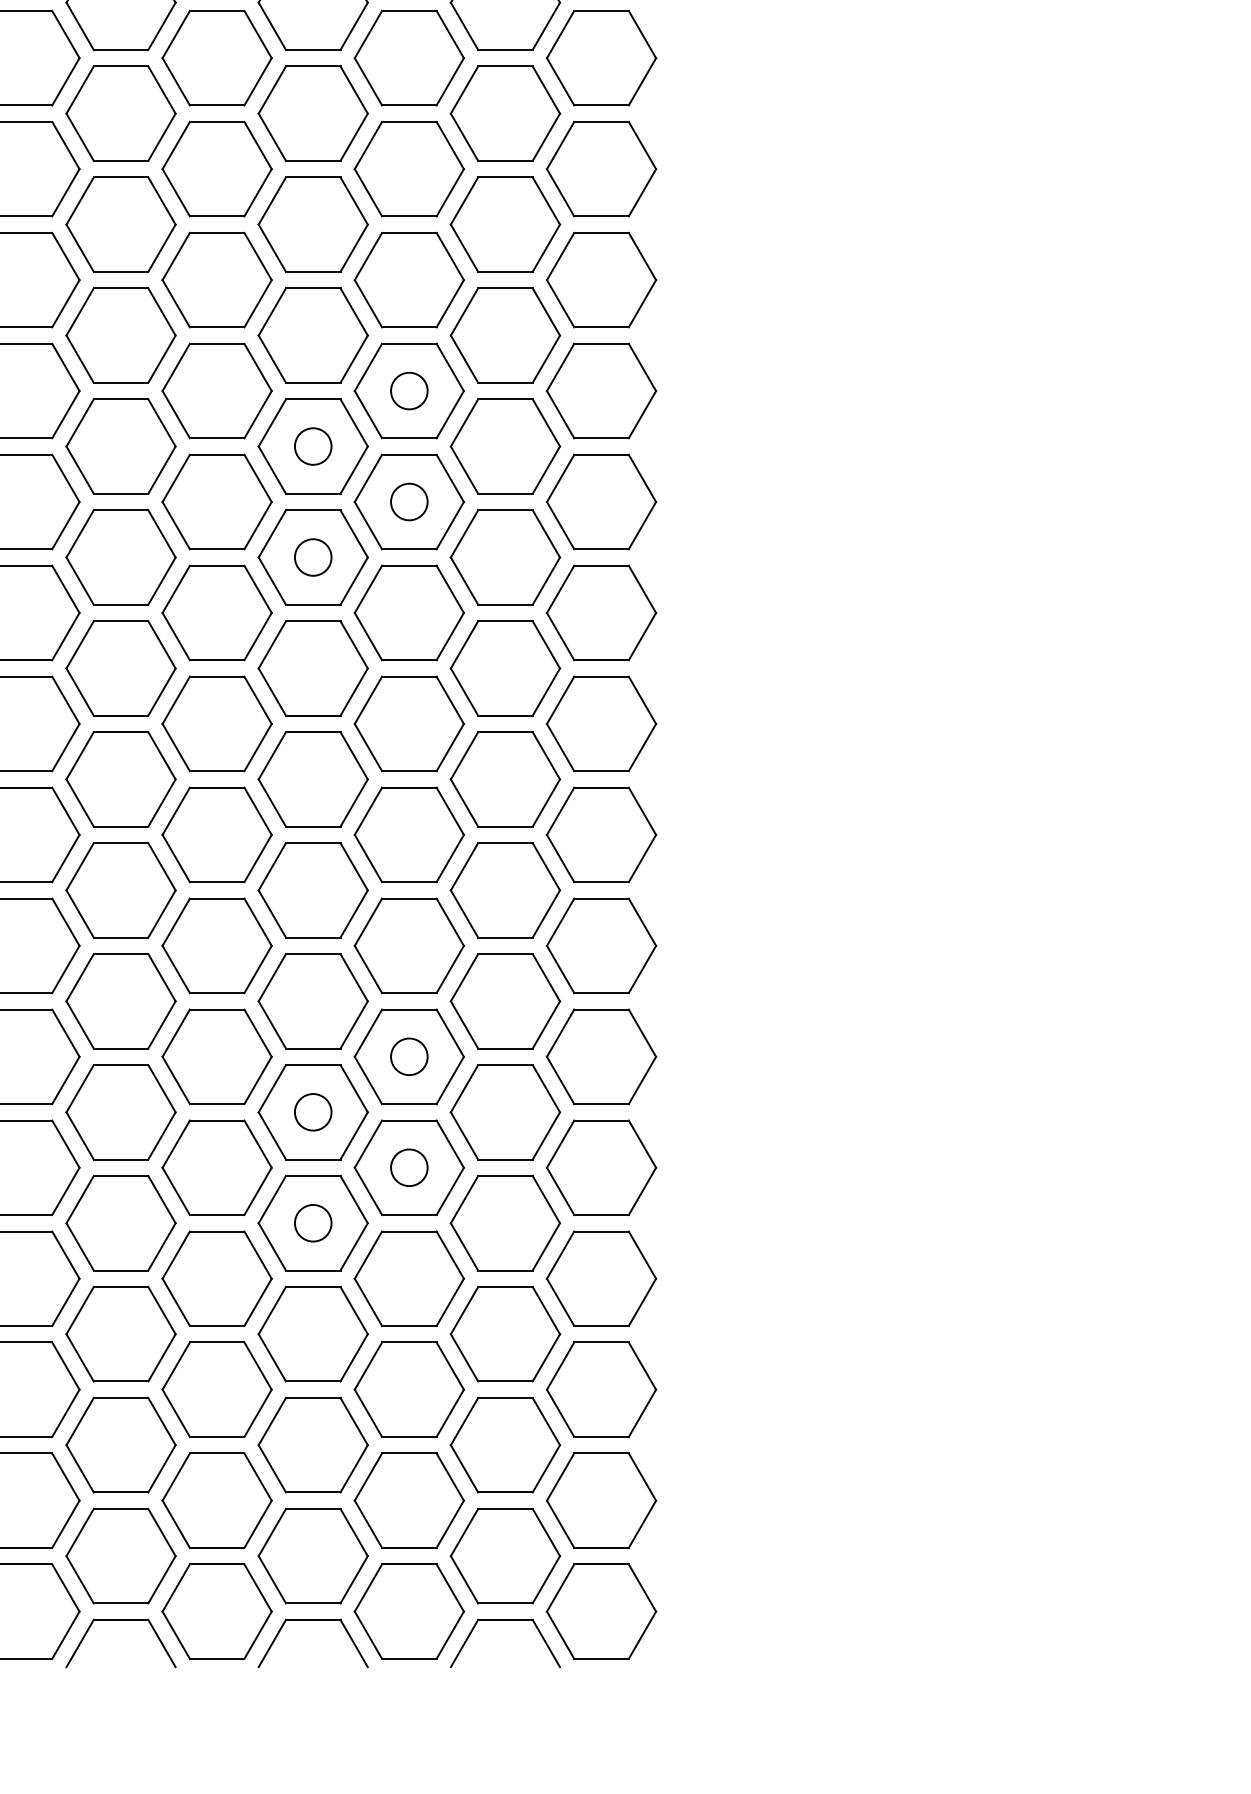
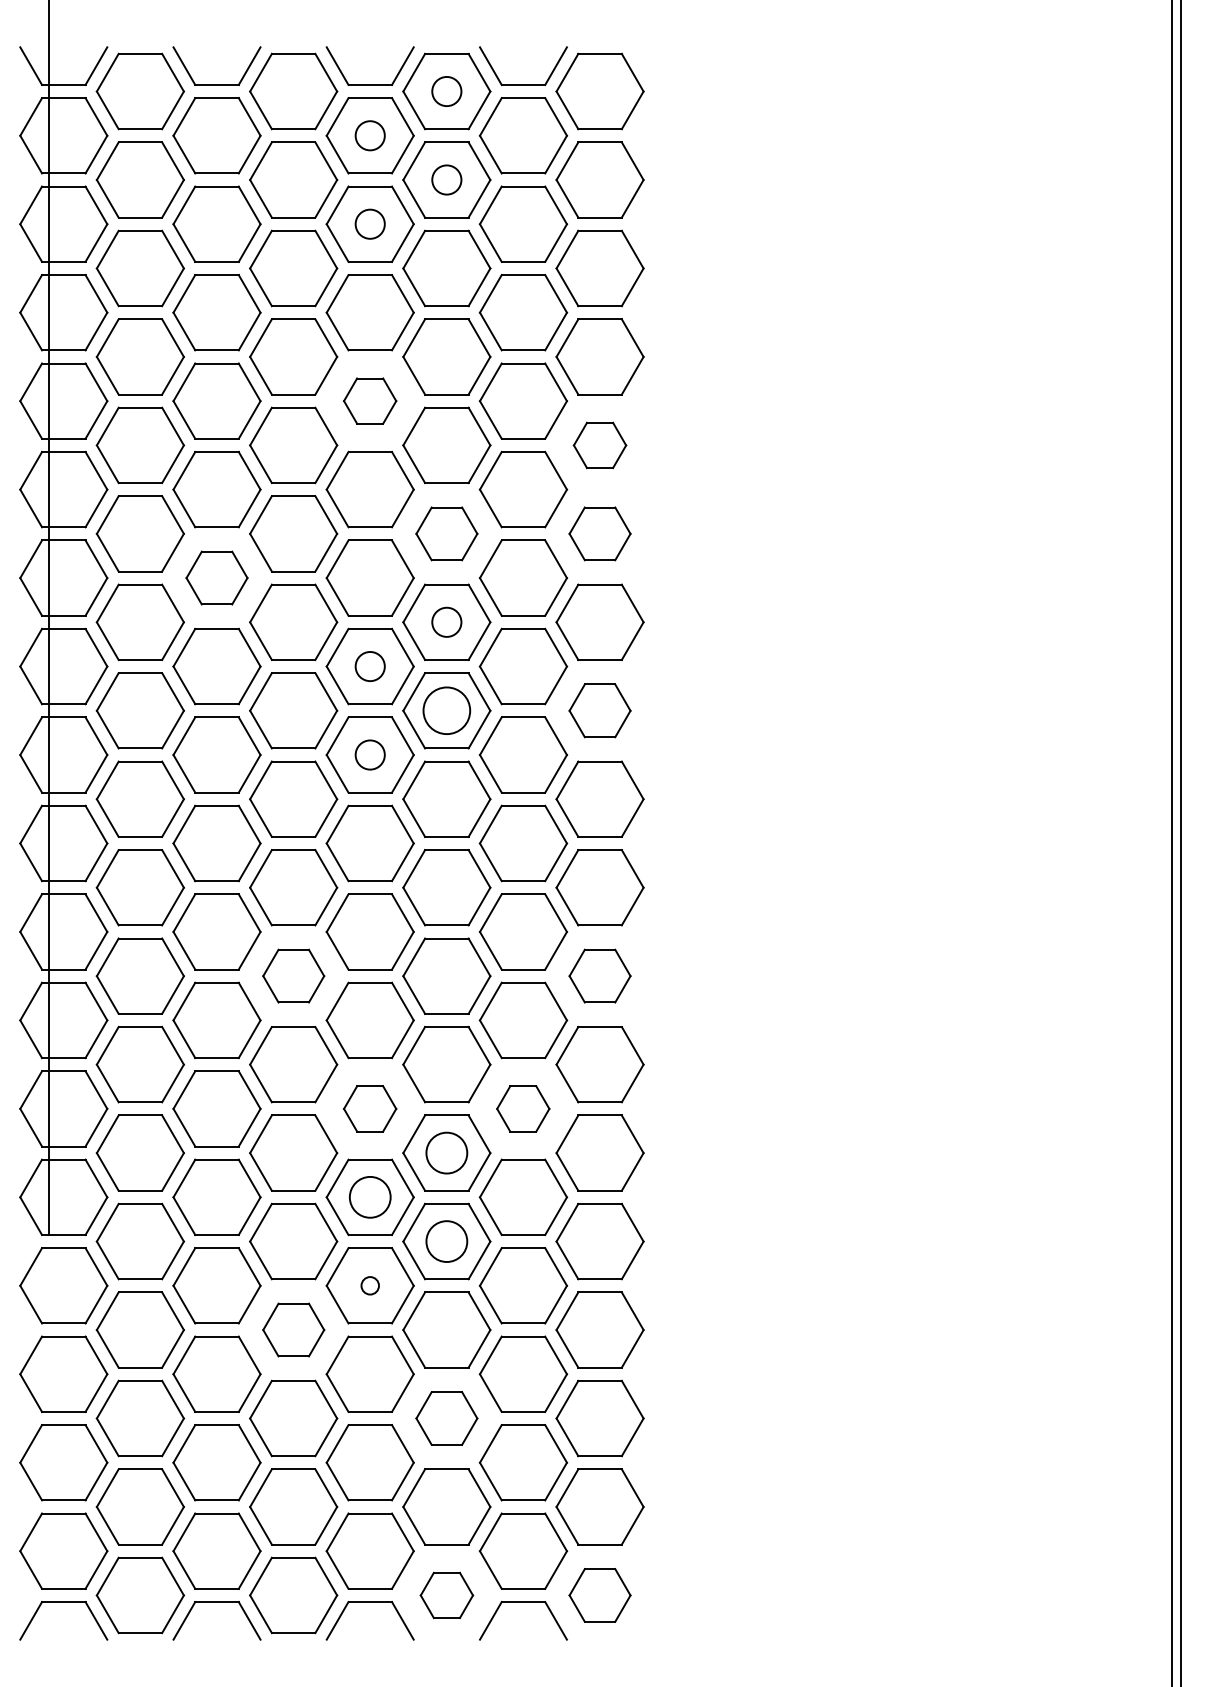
part: (312, 112) -> (369, 400), size x0.6
part: (600, 169) -> (599, 445), size x0.6
part: (408, 279) -> (446, 533), size x0.7
part: (600, 279) -> (599, 533), size x0.7
part: (120, 334) -> (216, 577), size x0.7
circle: (408, 501) -> (446, 710), size x1.6
part: (600, 501) -> (599, 710), size x0.7
part: (216, 834) -> (293, 975), size x0.7
part: (600, 834) -> (599, 975), size x0.7
part: (312, 1000) -> (369, 1108), size x0.6
part: (504, 1000) -> (522, 1108), size x0.6
circle: (408, 1056) -> (446, 1152), size x1.4
circle: (312, 1111) -> (369, 1196), size x1.4
circle: (408, 1167) -> (446, 1241), size x1.4
circle: (312, 1222) -> (369, 1285), size x0.6
part: (216, 1278) -> (293, 1329), size x0.7
part: (408, 1389) -> (446, 1418), size x0.7
part: (408, 1611) -> (446, 1595), size x0.6
part: (600, 1611) -> (599, 1595), size x0.7

